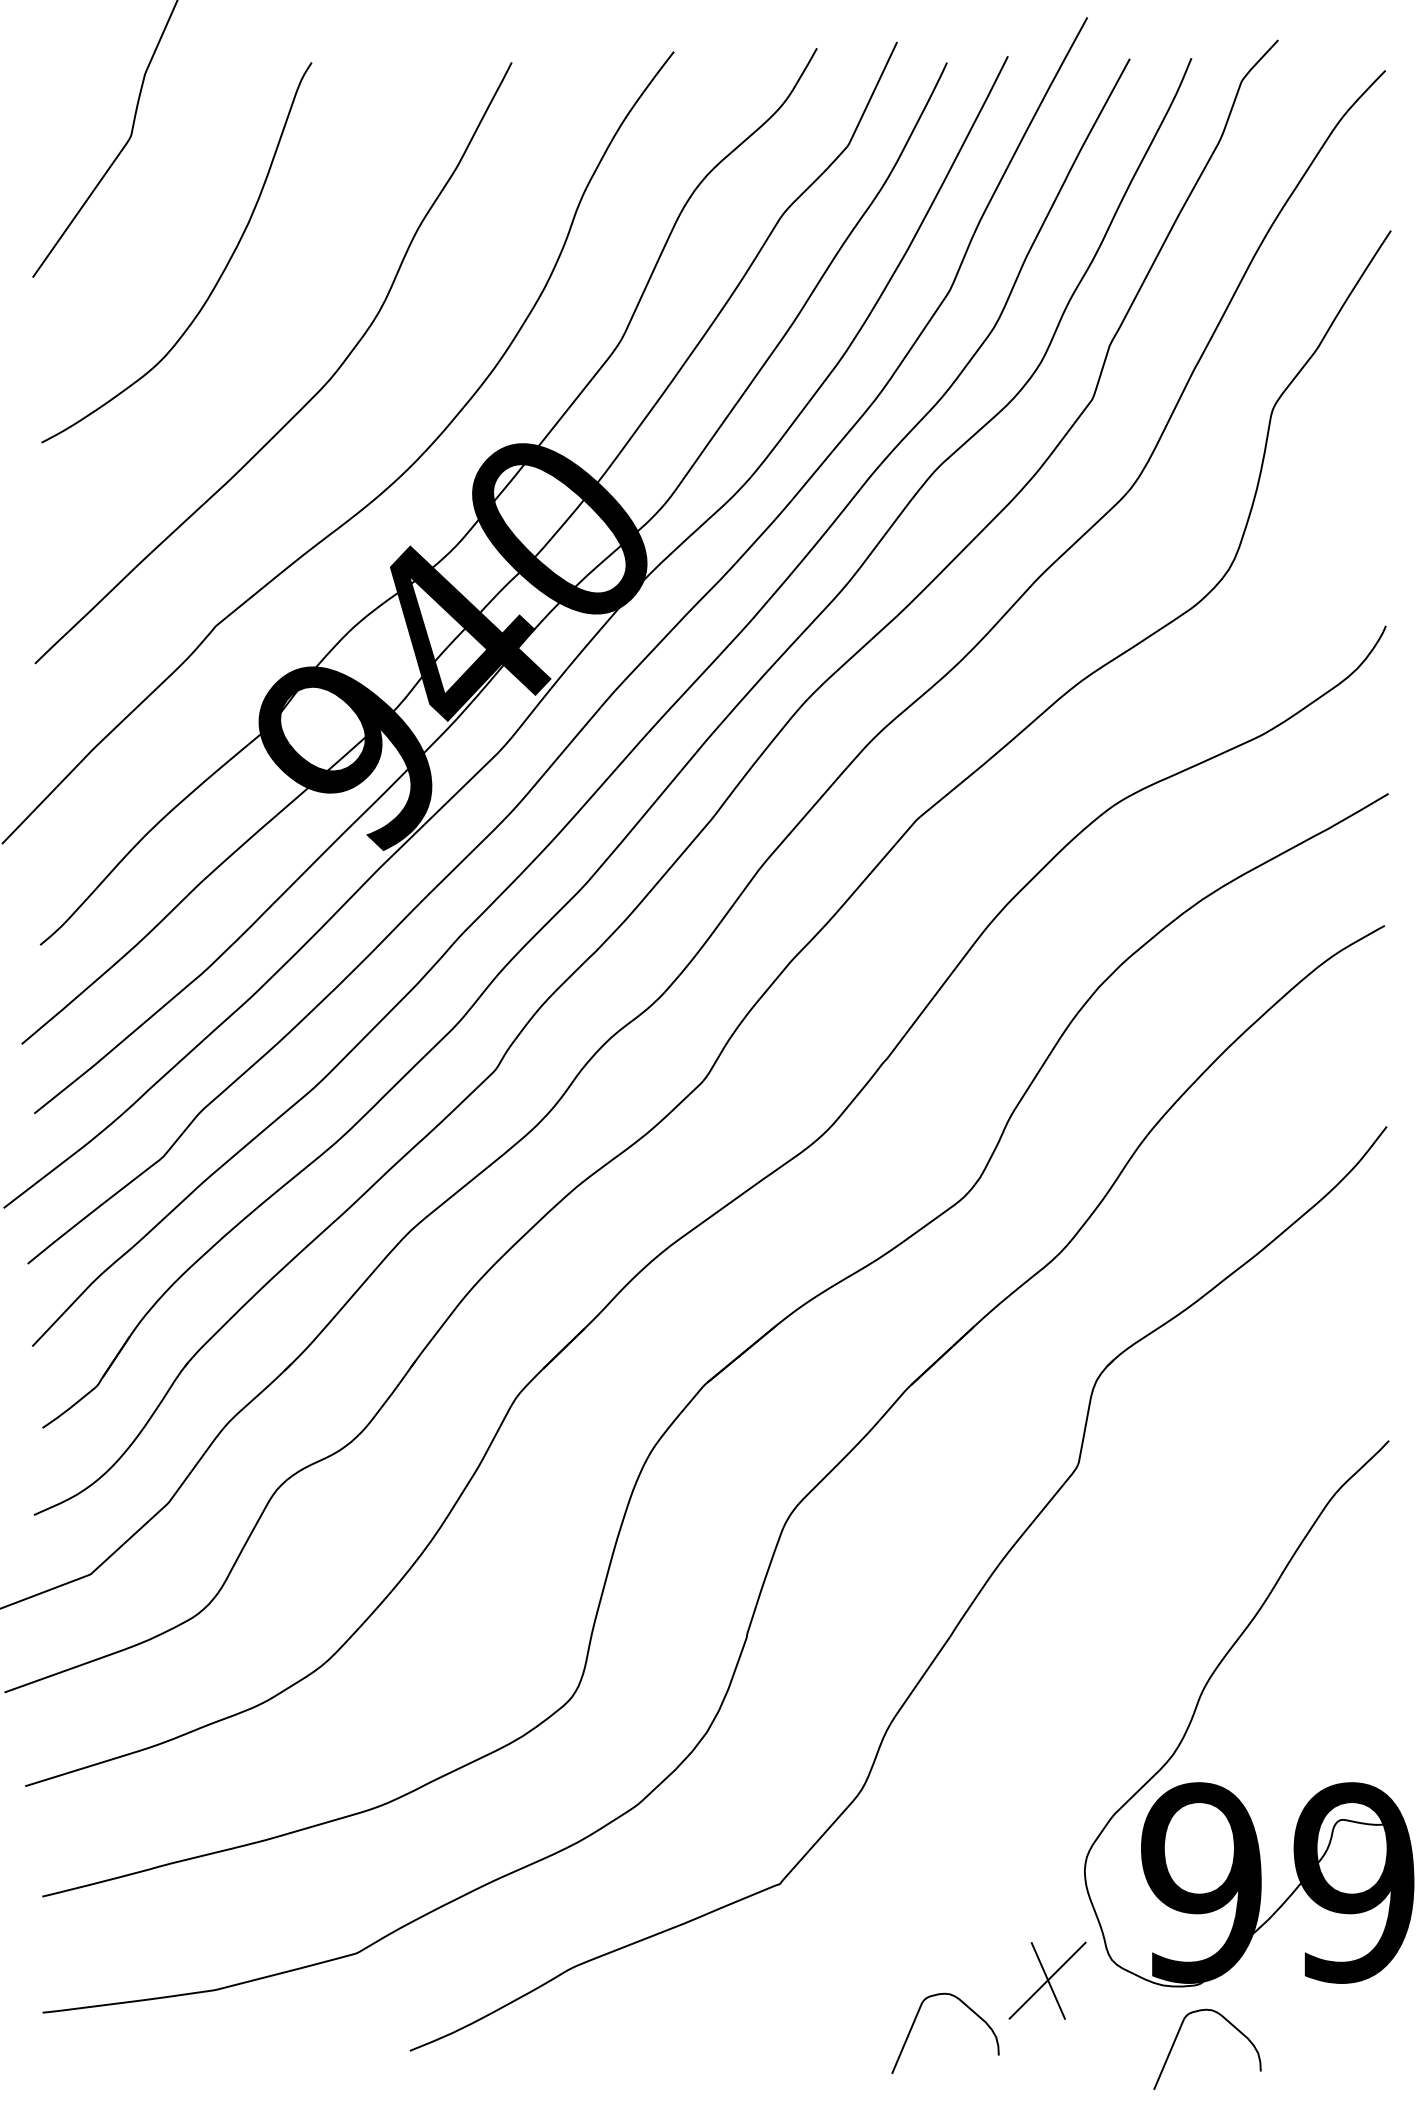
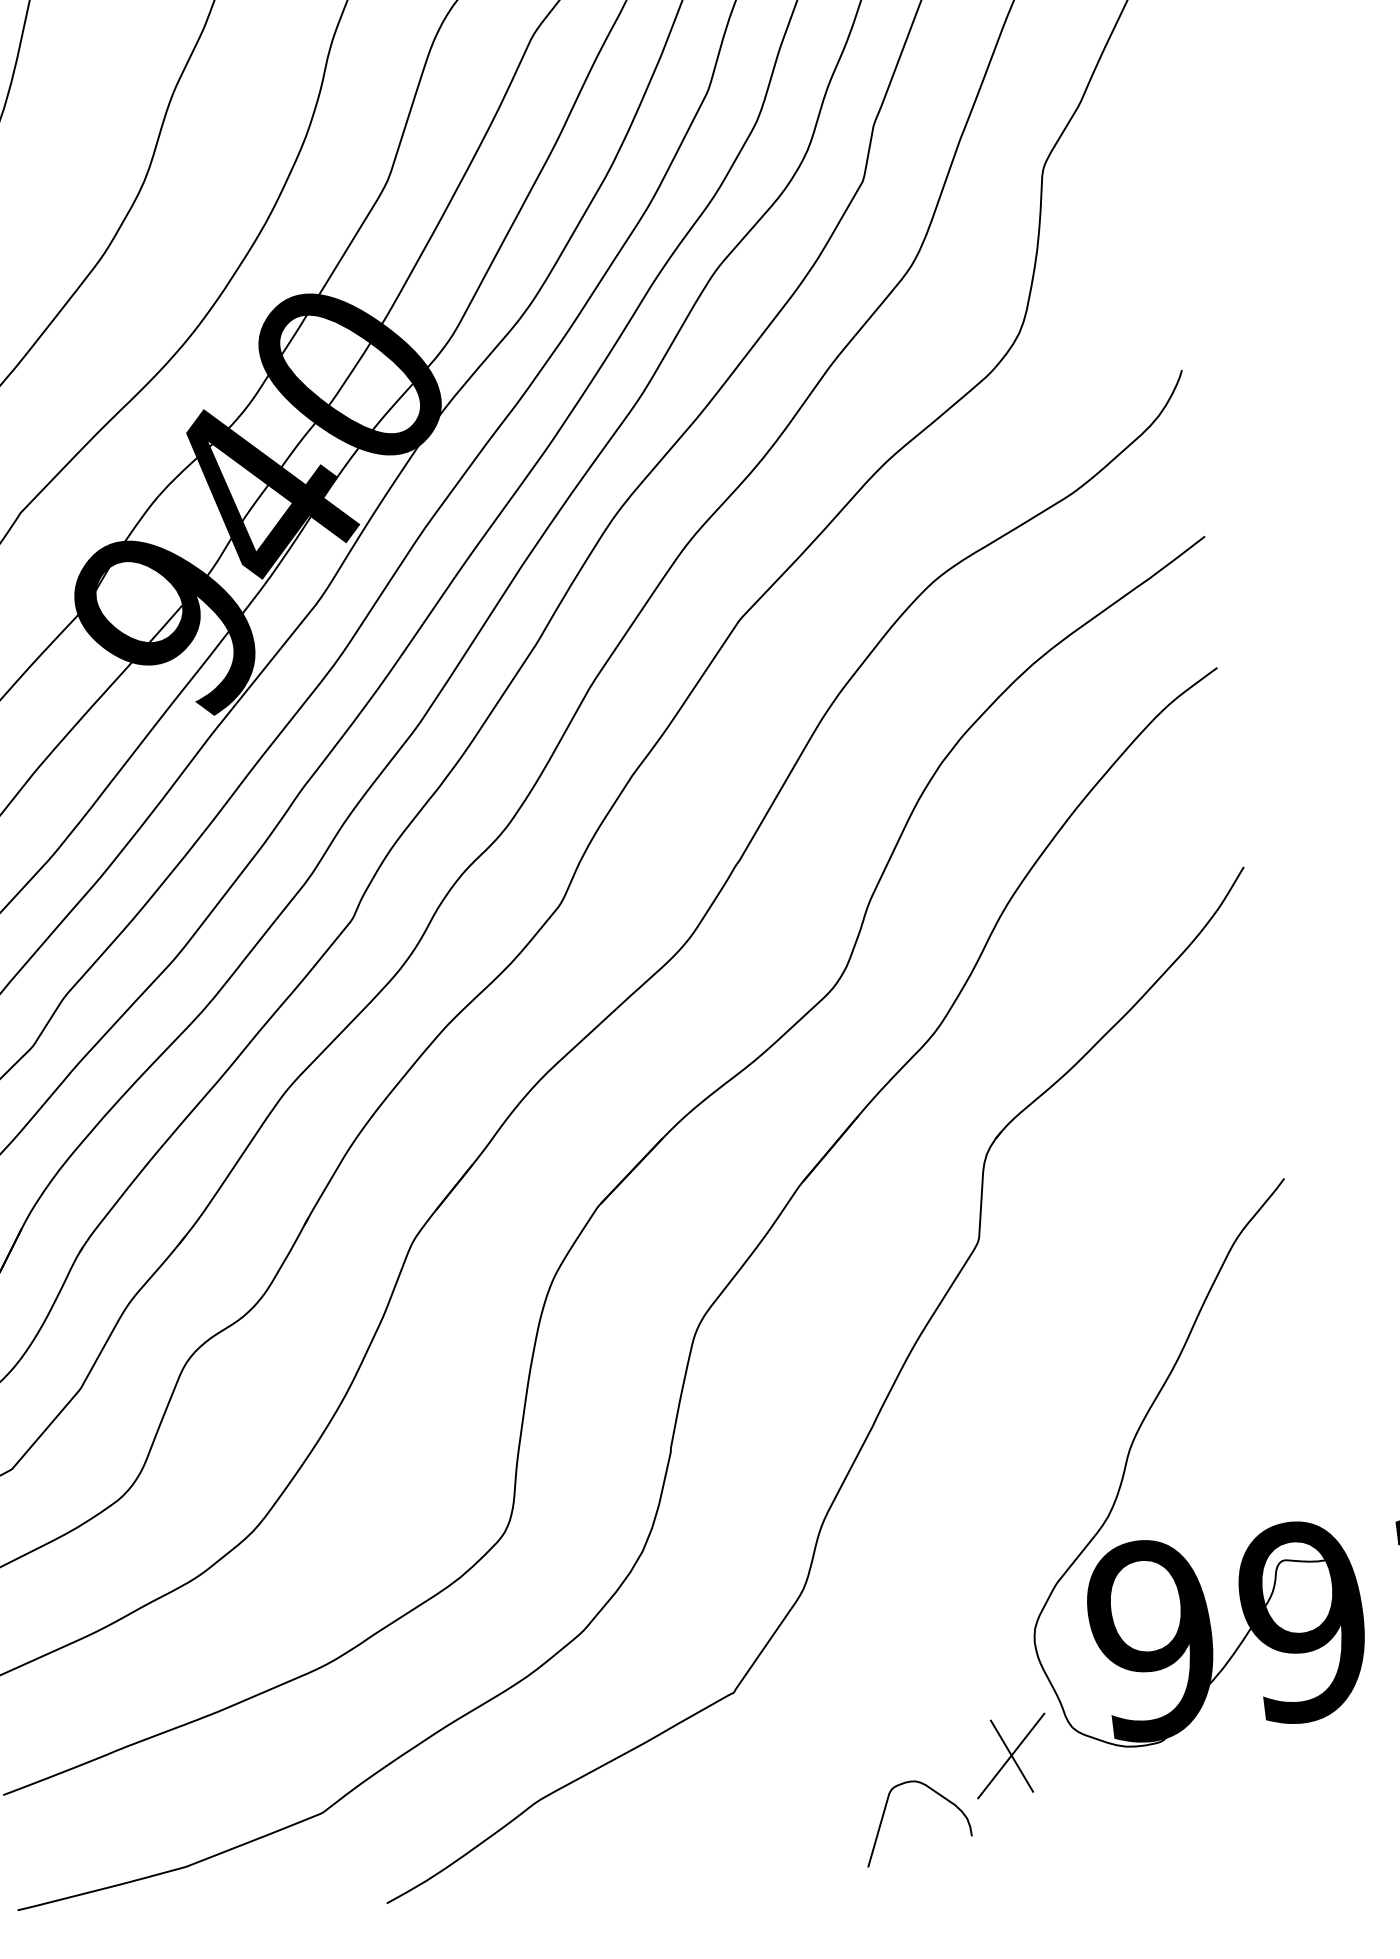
curve: (1178, 2035) -> (1147, 1794), removed

